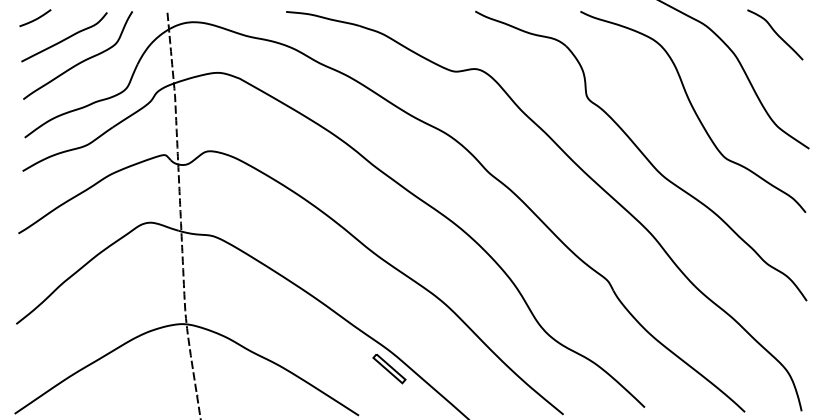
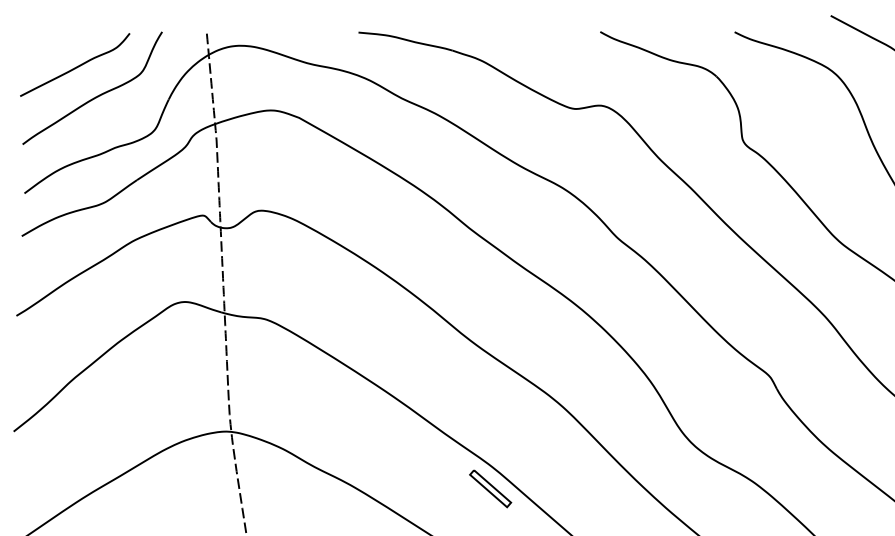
curve: (35, 18) -> (38, 41), removed

